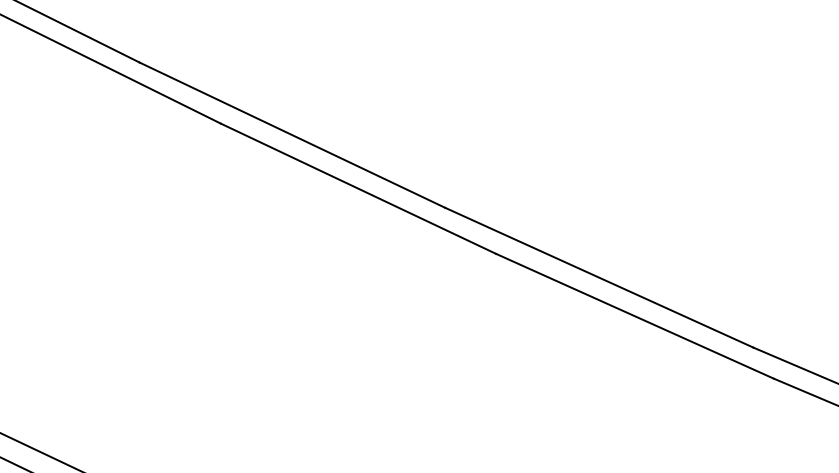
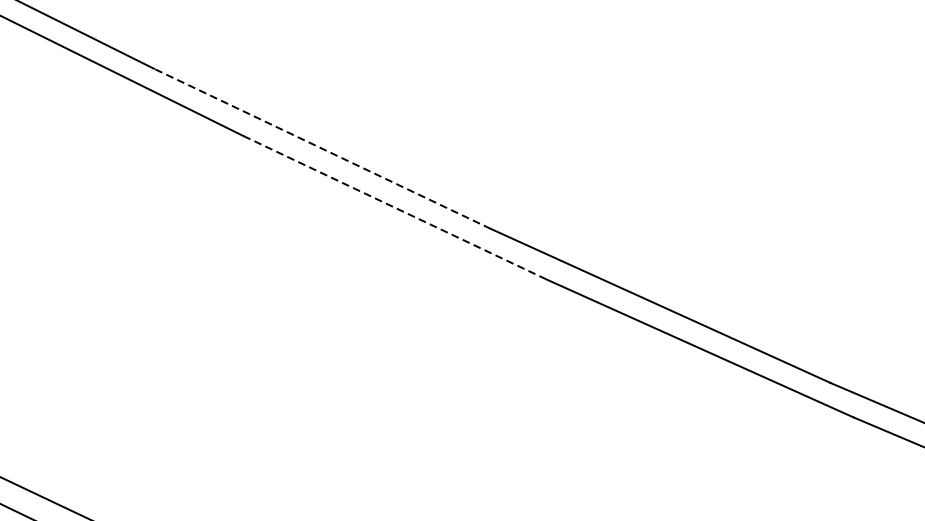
line: (292, 134) -> (322, 148), solid -> dashed
line: (358, 188) -> (395, 207), solid -> dashed

